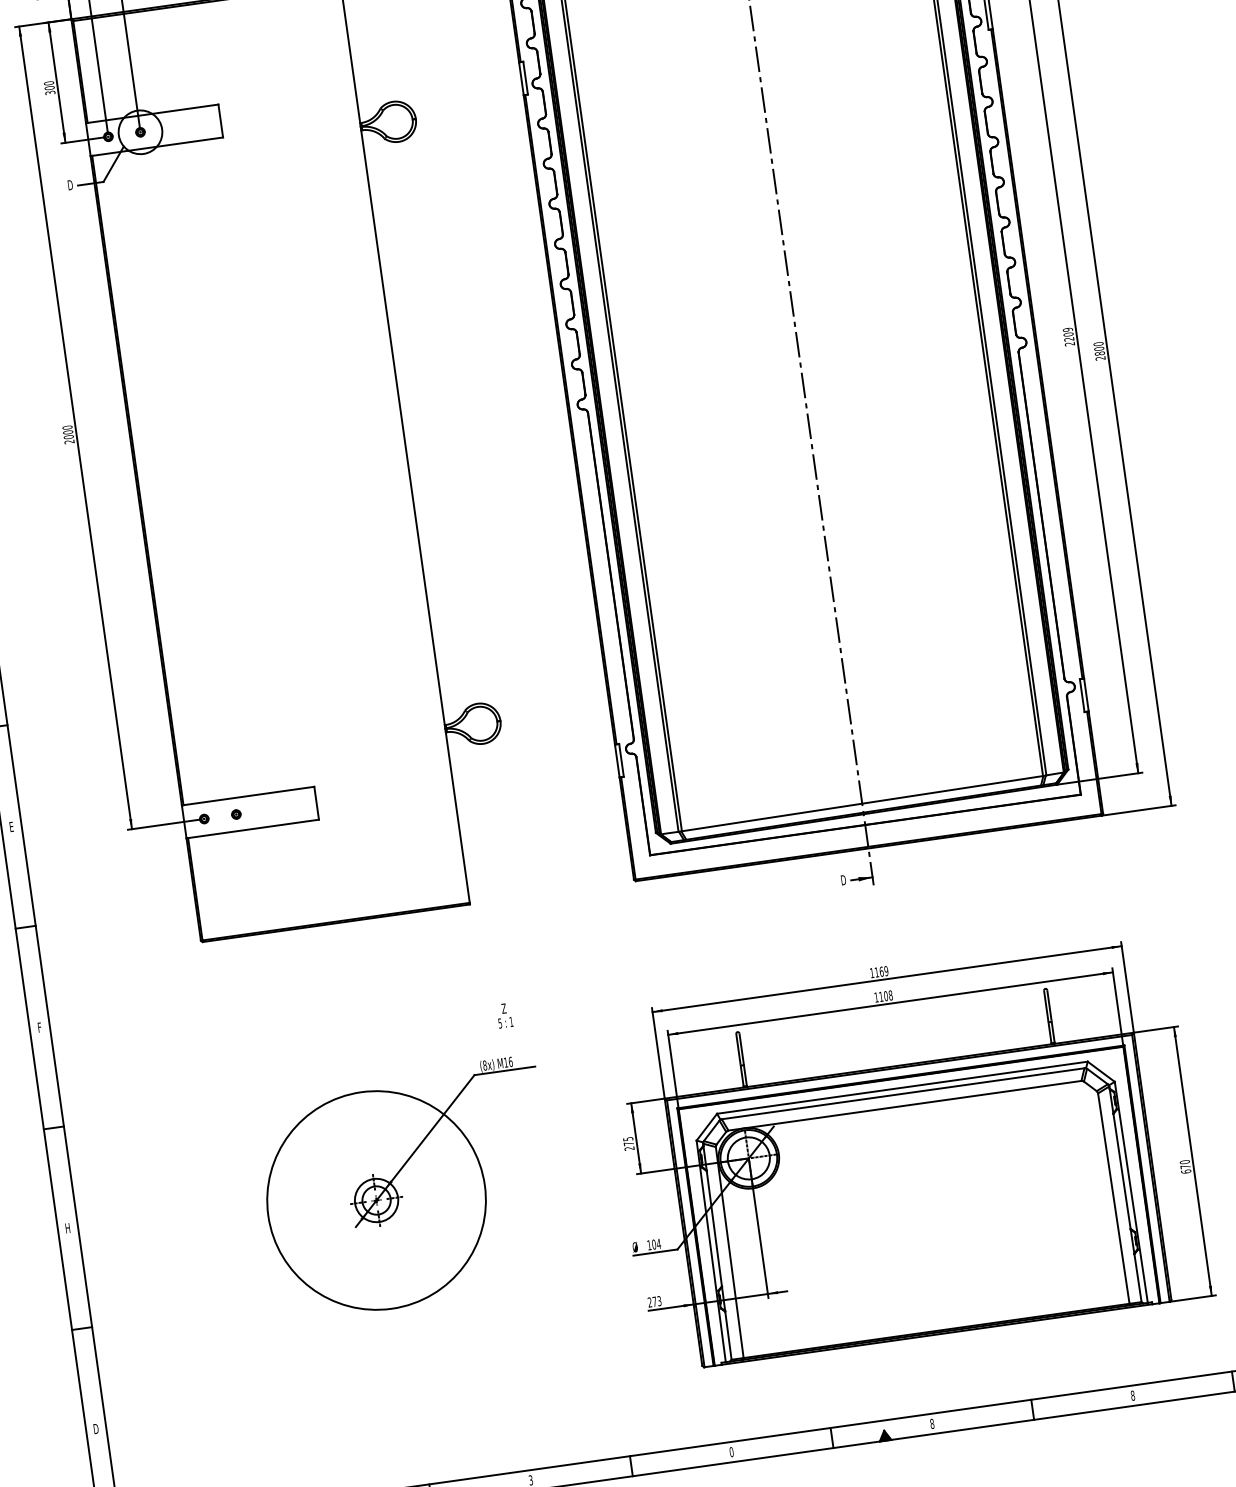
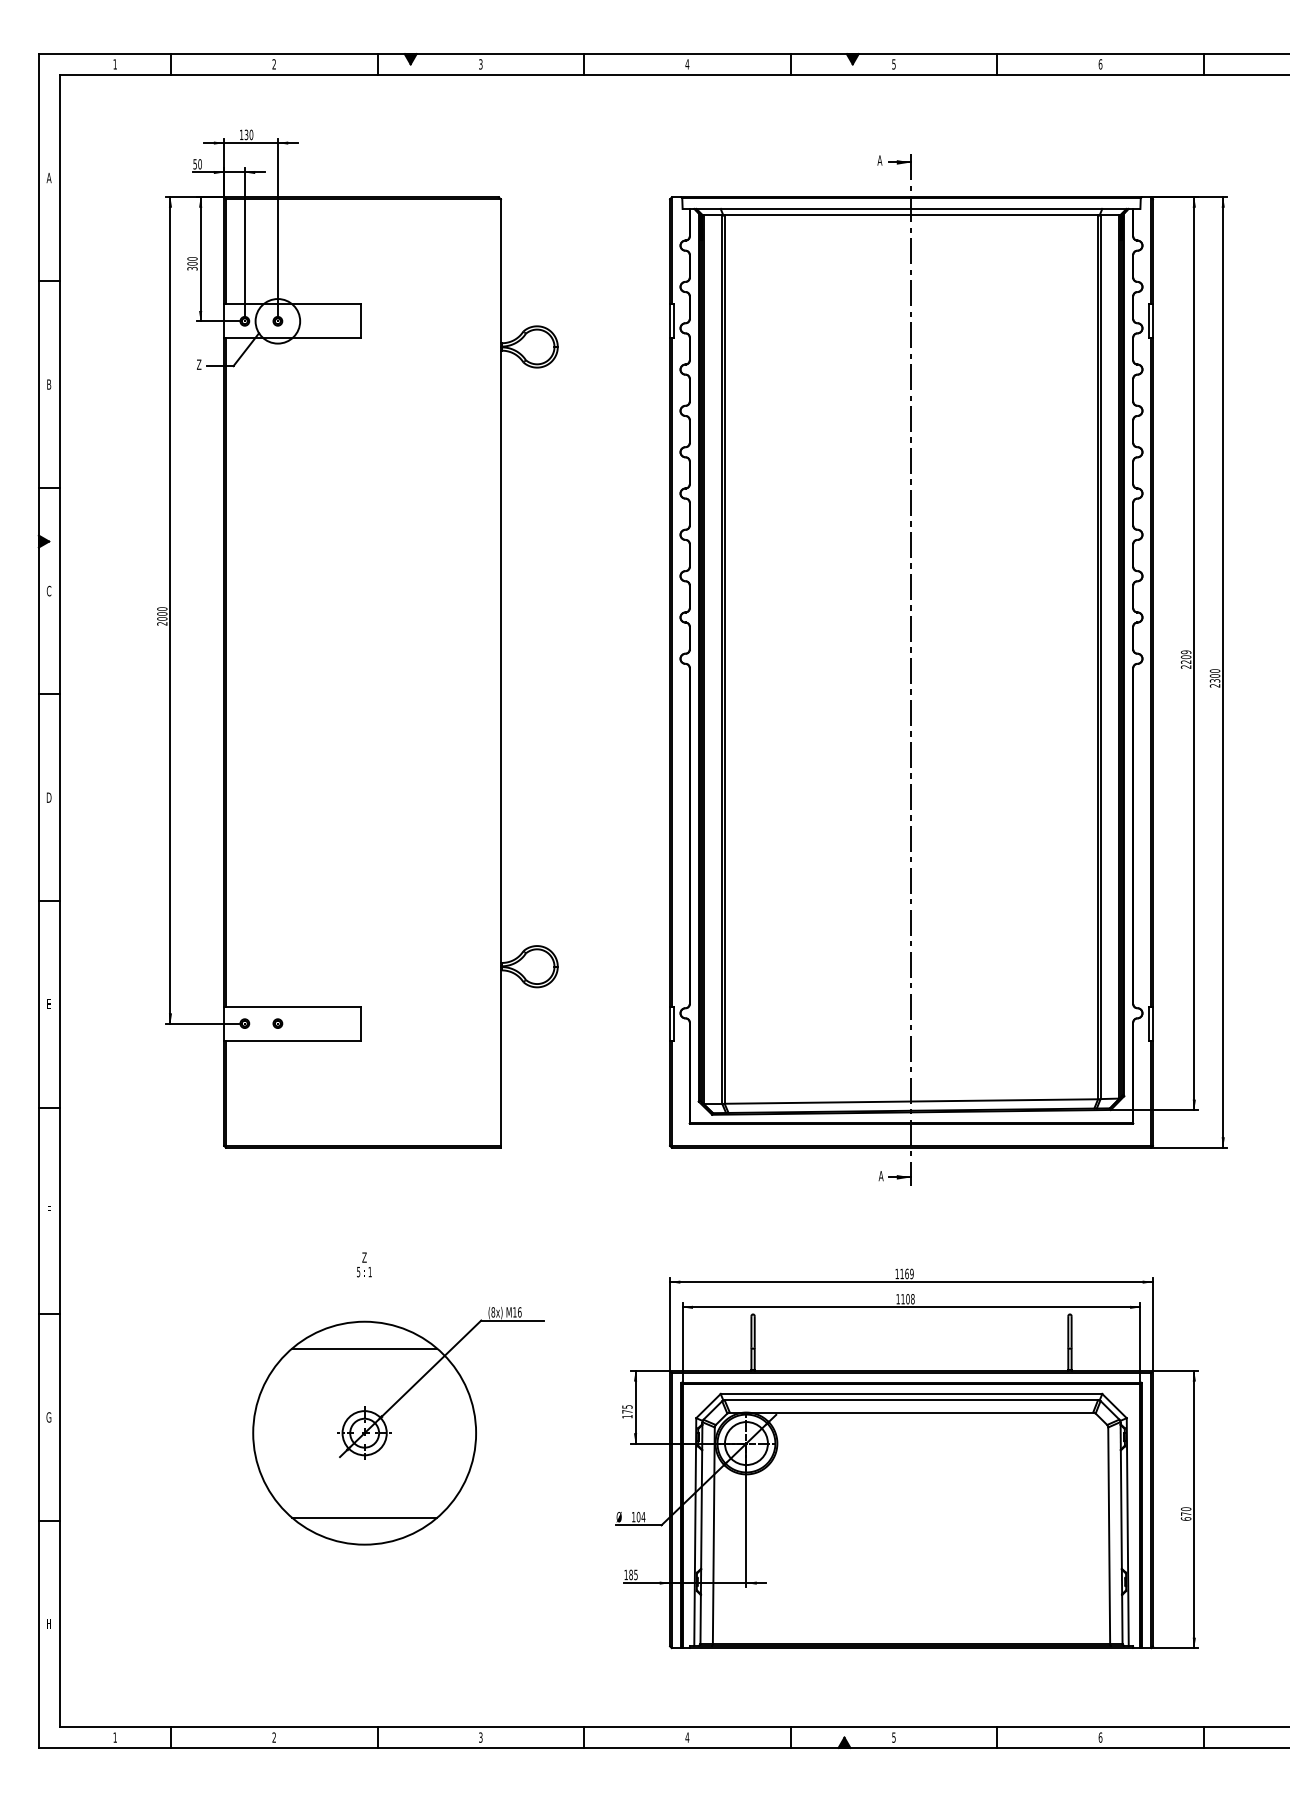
text: (70, 184) -> (199, 364), D -> Z
text: (1100, 353) -> (1215, 680), 2800 -> 2300
text: (842, 880) -> (880, 1176), D -> A
text: (504, 1015) -> (364, 1264), moved
line: (364, 1118) -> (364, 1348), added
text: (629, 1148) -> (627, 1416), 275 -> 175
text: (67, 1228) -> (48, 1417), H -> G
line: (387, 1282) -> (364, 1517), added
text: (654, 1301) -> (630, 1574), 273 -> 185
text: (1132, 1395) -> (1100, 1737), 8 -> 6
text: (931, 1423) -> (893, 1737), 8 -> 5
text: (95, 1428) -> (48, 1623), D -> H
text: (731, 1452) -> (687, 1737), 0 -> 4

